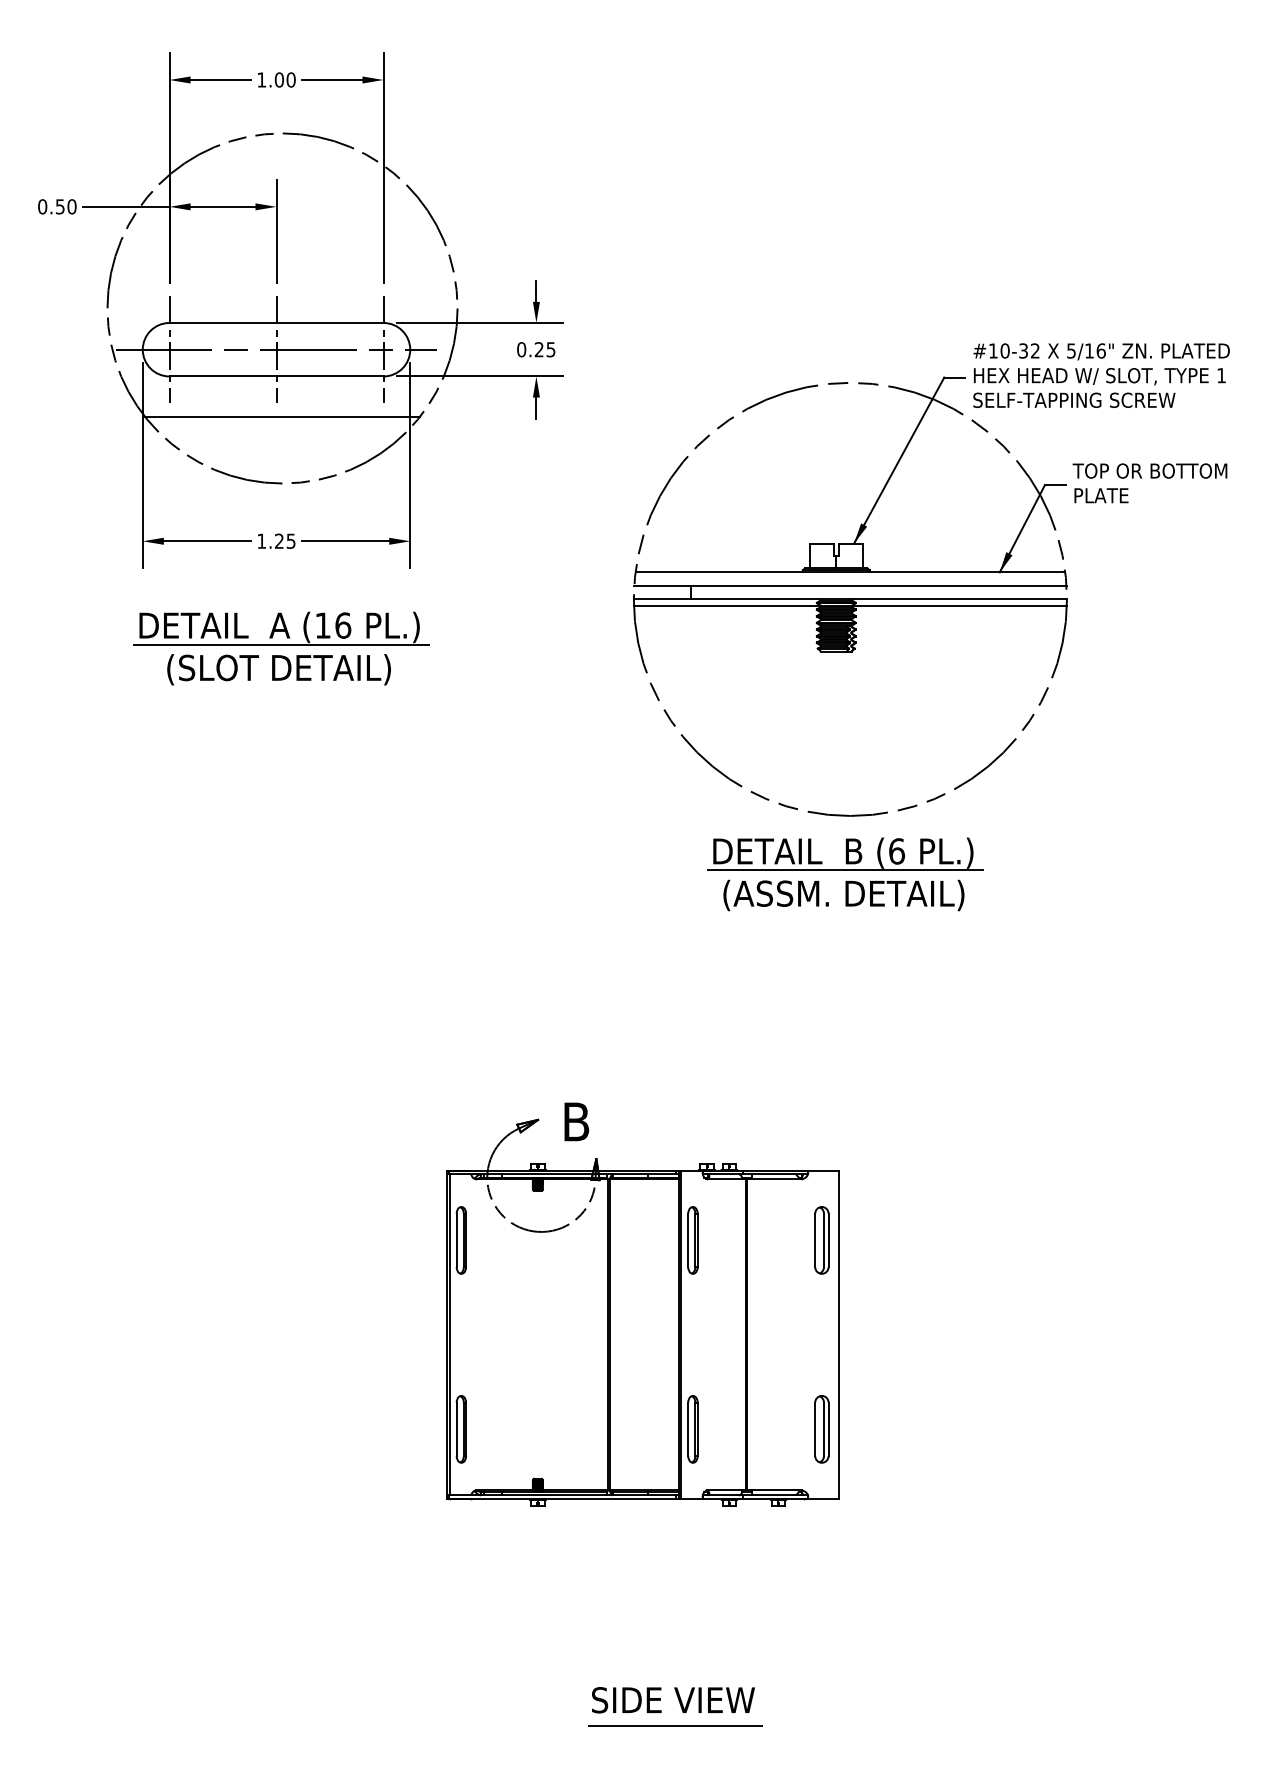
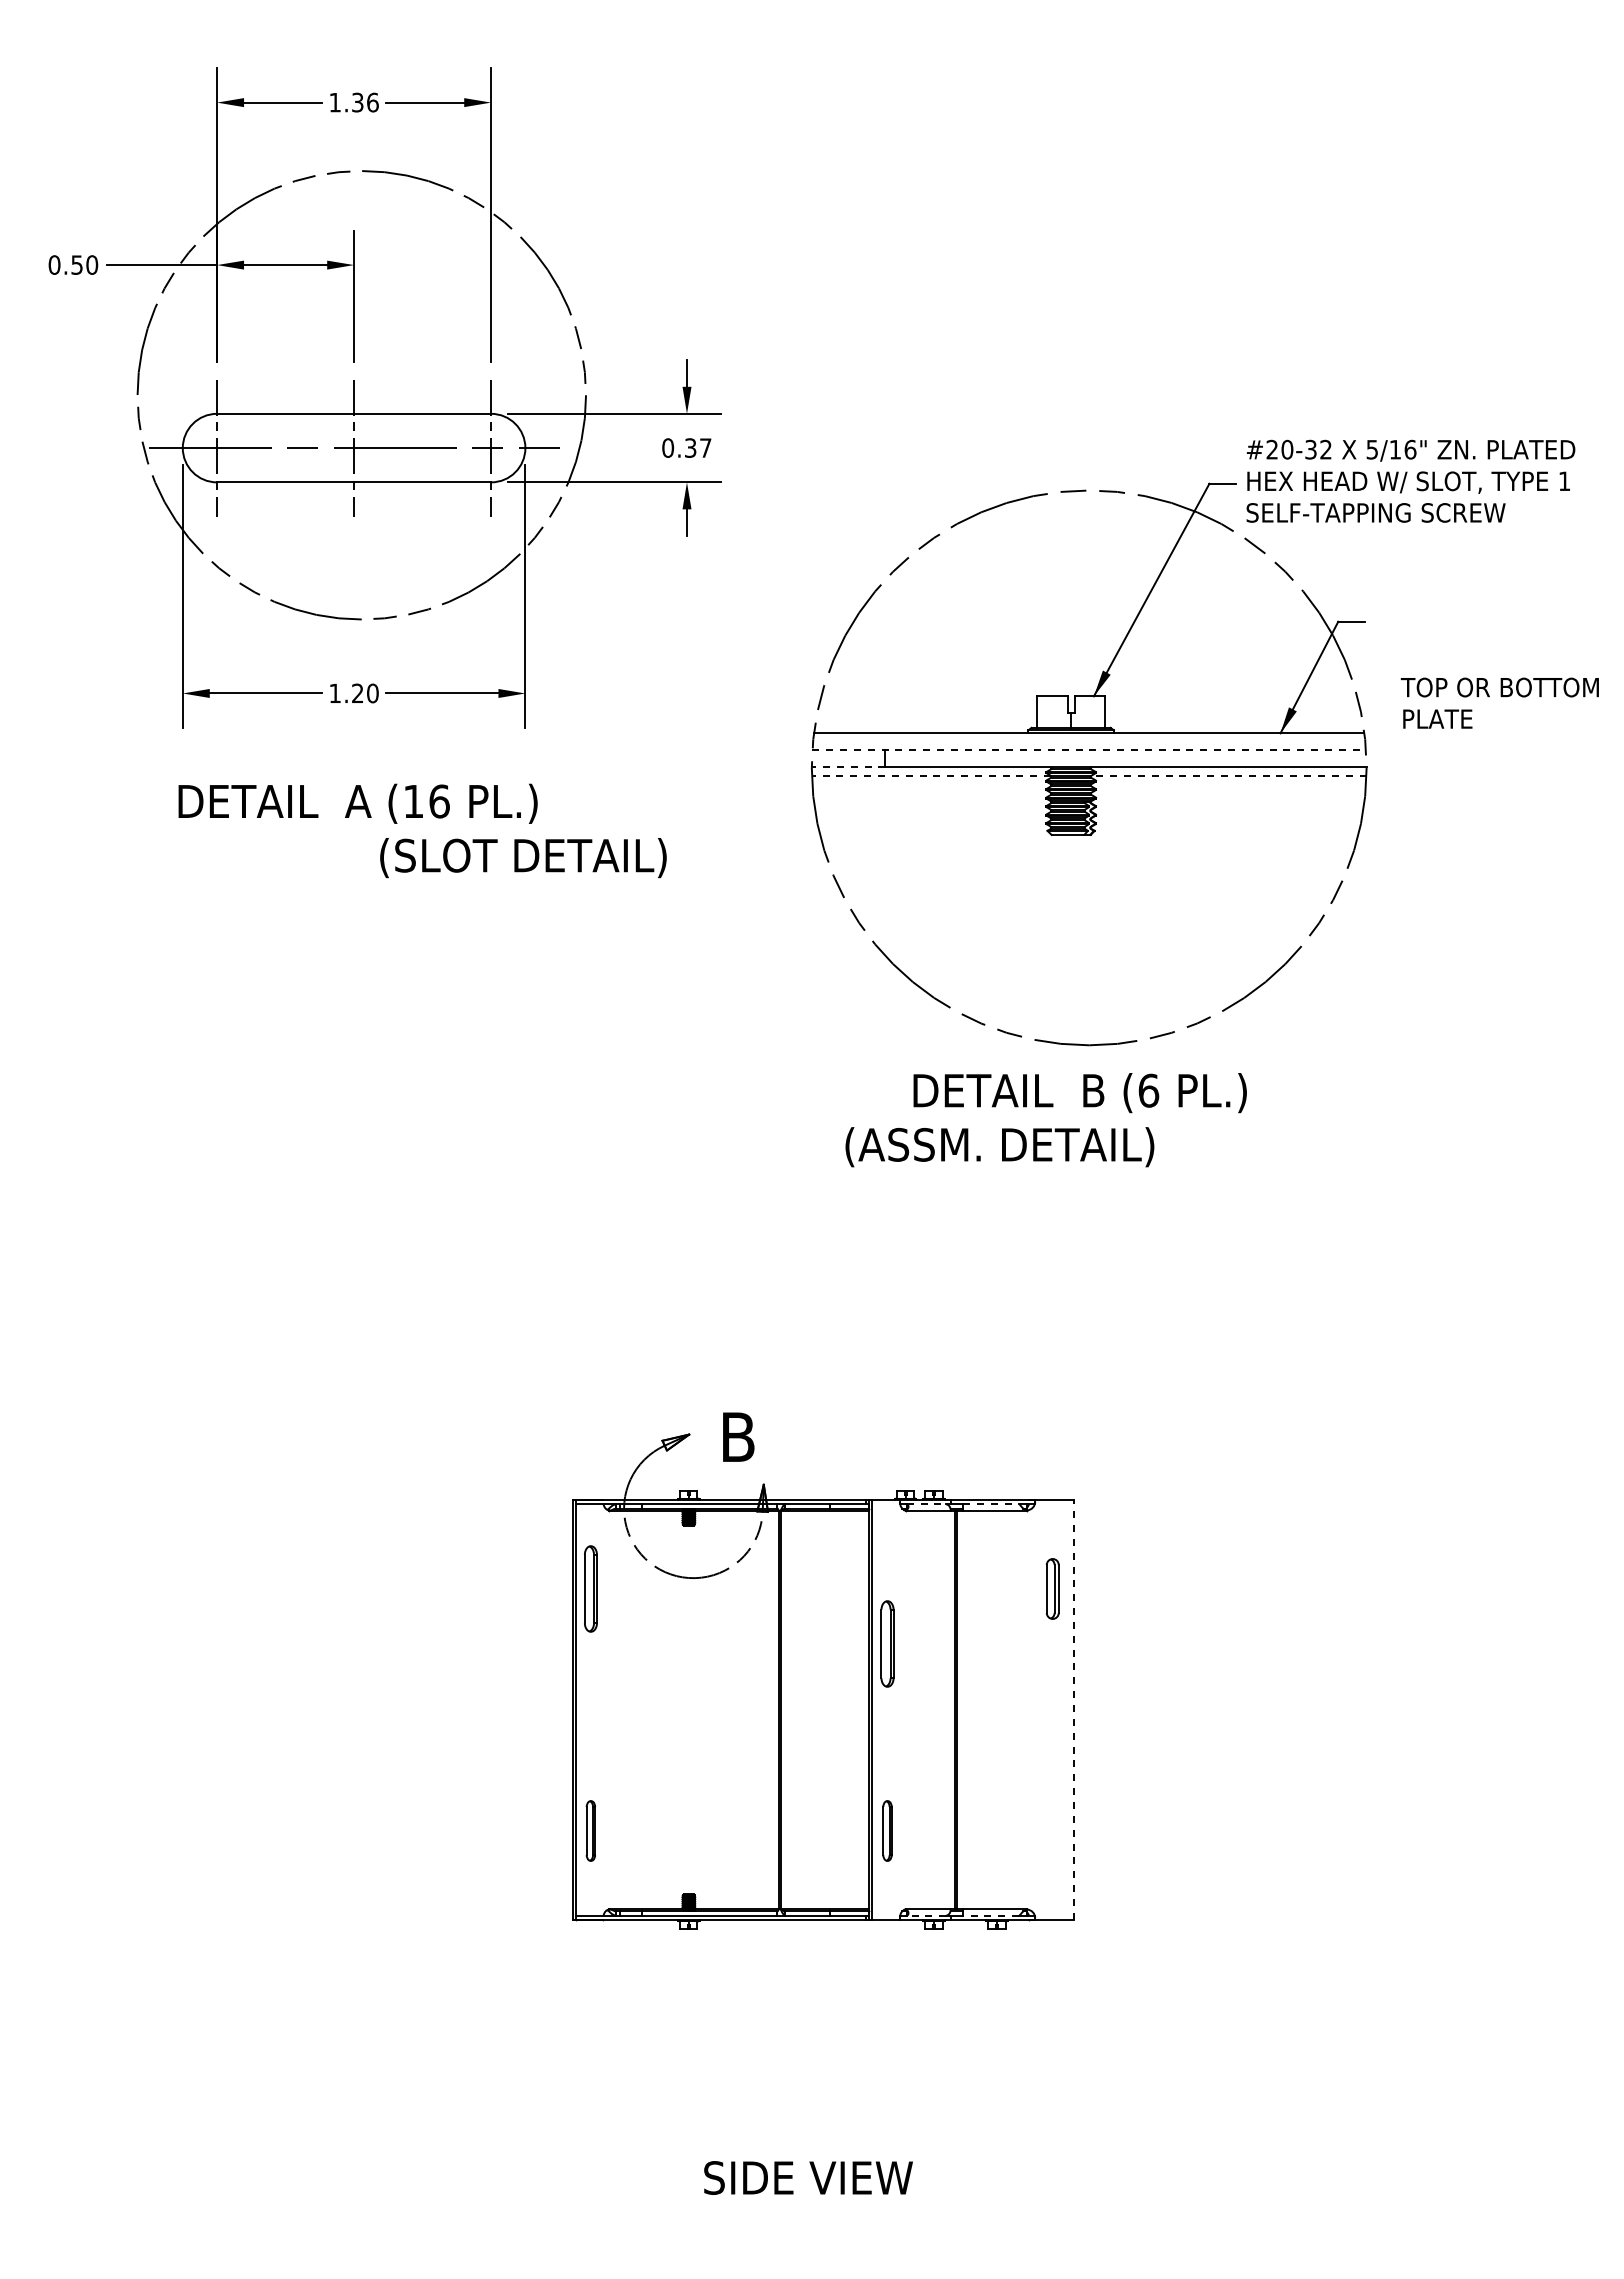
text: (285, 79) -> (365, 102), 1.00 -> 1.36
text: (545, 349) -> (698, 447), 0.25 -> 0.37
text: (992, 350) -> (1271, 449), #10-32 -> #20-32
line: (282, 416) -> (361, 533), removed
text: (1149, 482) -> (1499, 702), moved
text: (290, 541) -> (372, 693), 1.25 -> 1.20
line: (850, 585) -> (1089, 750), solid -> dashed
line: (662, 599) -> (848, 767), solid -> dashed
line: (727, 605) -> (931, 775), solid -> dashed
line: (959, 605) -> (1228, 775), solid -> dashed
line: (281, 644) -> (360, 825), removed
text: (279, 670) -> (523, 858), moved
line: (845, 869) -> (1082, 1114), removed
text: (843, 895) -> (999, 1147), moved
line: (723, 1174) -> (926, 1504), solid -> dashed
line: (774, 1174) -> (991, 1504), solid -> dashed
part: (692, 1240) -> (887, 1643), moved
part: (821, 1240) -> (1052, 1588), size x0.7
line: (838, 1334) -> (1074, 1709), solid -> dashed
part: (461, 1428) -> (590, 1830), size x0.7
part: (692, 1428) -> (887, 1830), size x0.7
part: (821, 1428) -> (1052, 1830), removed
line: (723, 1495) -> (926, 1915), solid -> dashed
line: (774, 1495) -> (991, 1915), solid -> dashed
text: (673, 1699) -> (808, 2177), moved
line: (674, 1725) -> (864, 2210), removed

